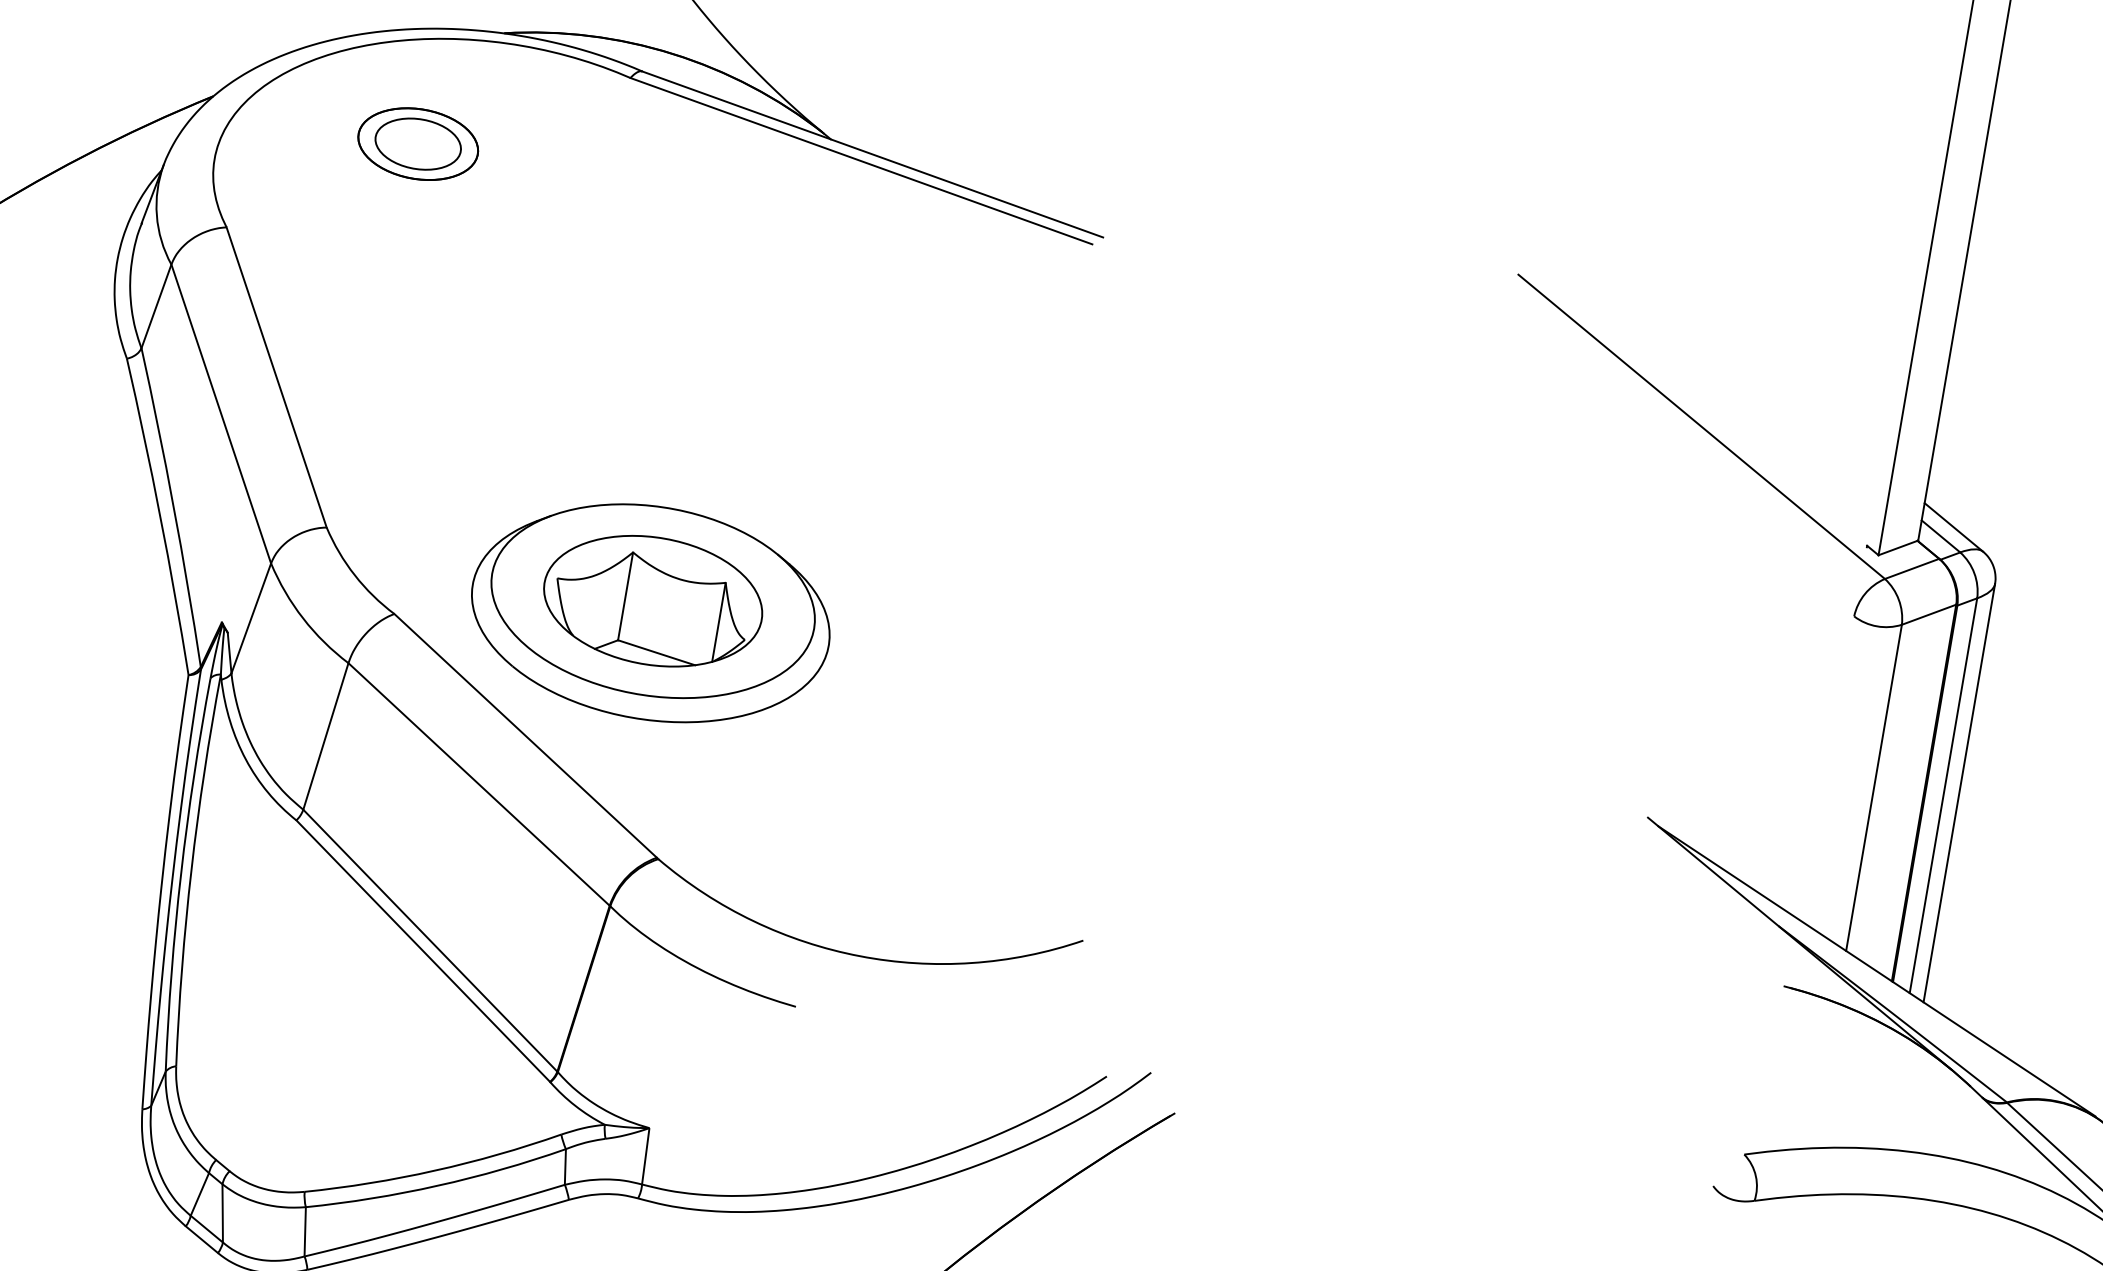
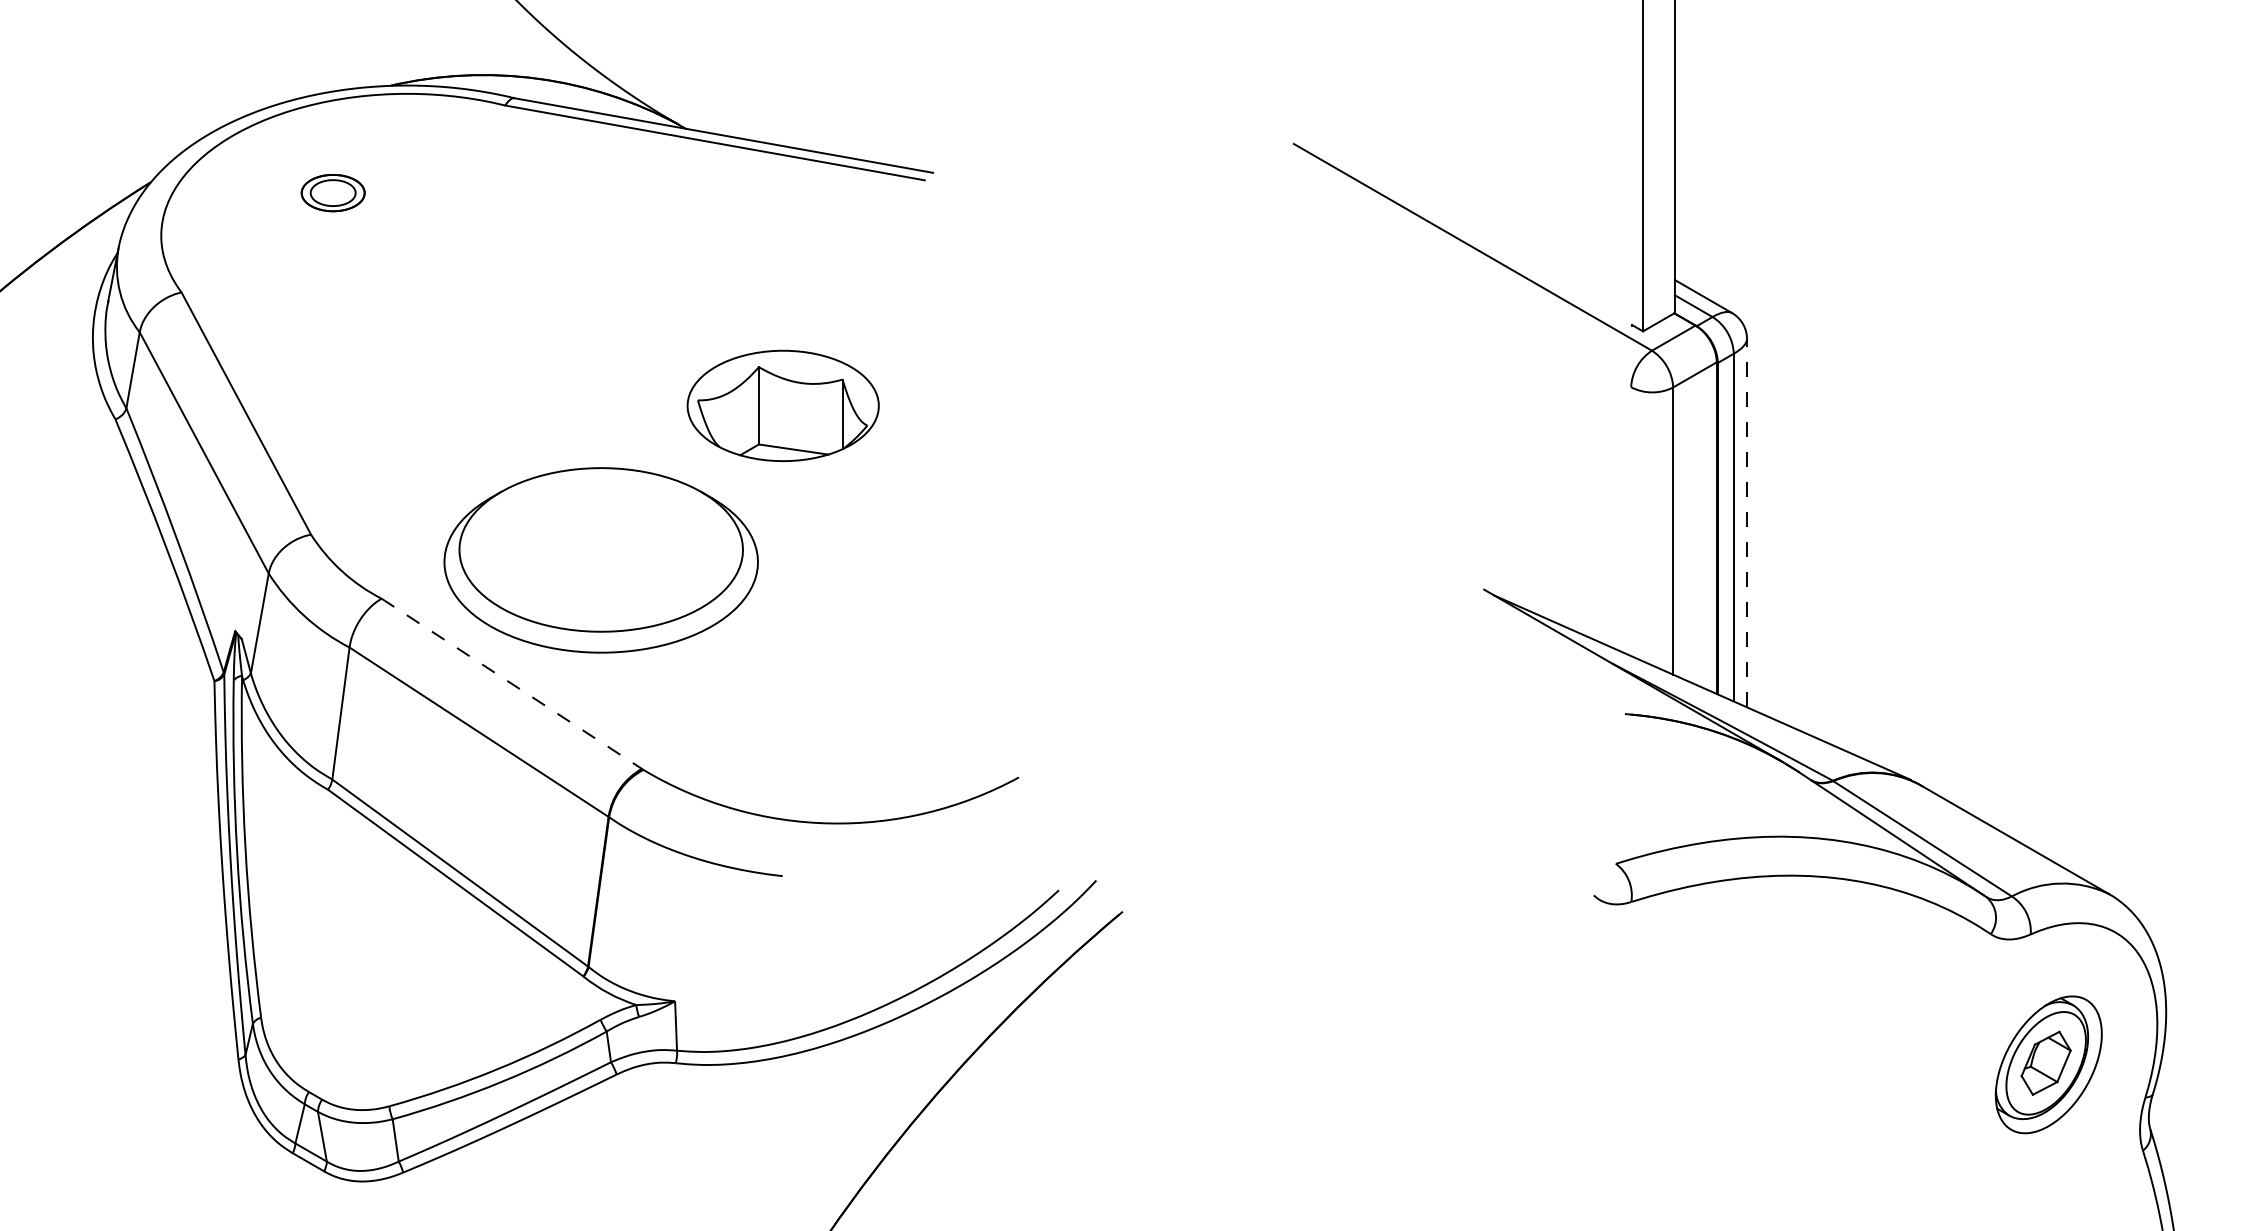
part: (417, 143) -> (332, 192), size x0.6
part: (652, 600) -> (782, 405), moved
line: (526, 736) -> (512, 684), solid -> dashed
line: (1960, 792) -> (1747, 522), solid -> dashed

